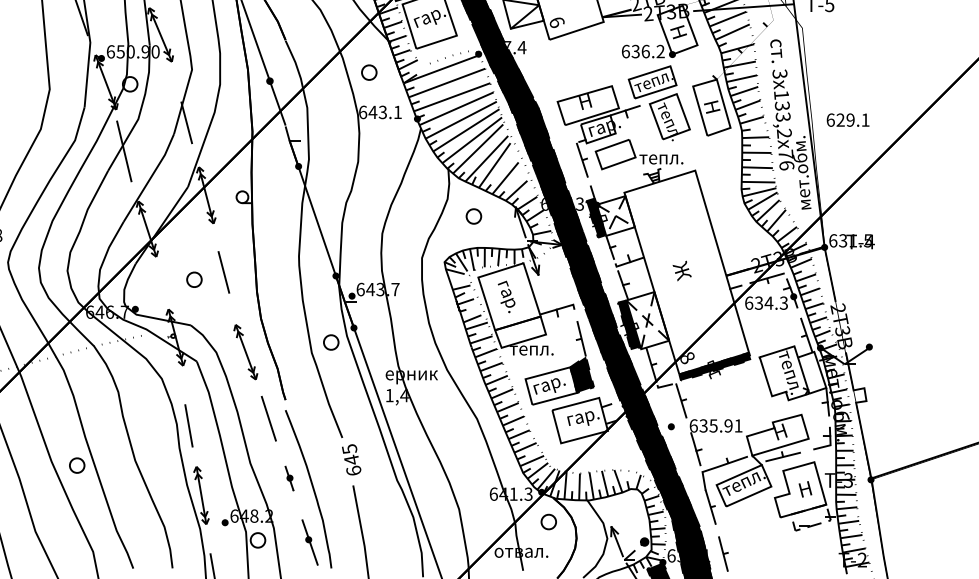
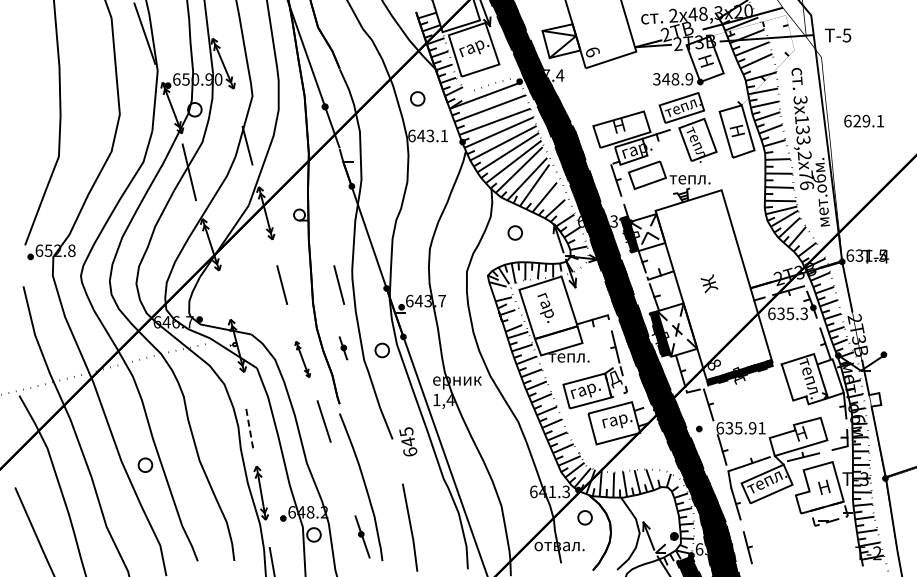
text: (643, 51) -> (673, 79), 636.2 -> 348.9
text: (847, 119) -> (863, 120), moved
line: (285, 271) -> (339, 284), added
part: (194, 279) -> (254, 291), removed
text: (769, 302) -> (790, 313), 634.3 -> 635.3
part: (245, 352) -> (302, 359), size x0.7
fill: (582, 374) -> (616, 380), removed
line: (188, 425) -> (249, 427), solid -> dashed
text: (351, 459) -> (408, 441), moved
part: (289, 478) -> (343, 348), moved

